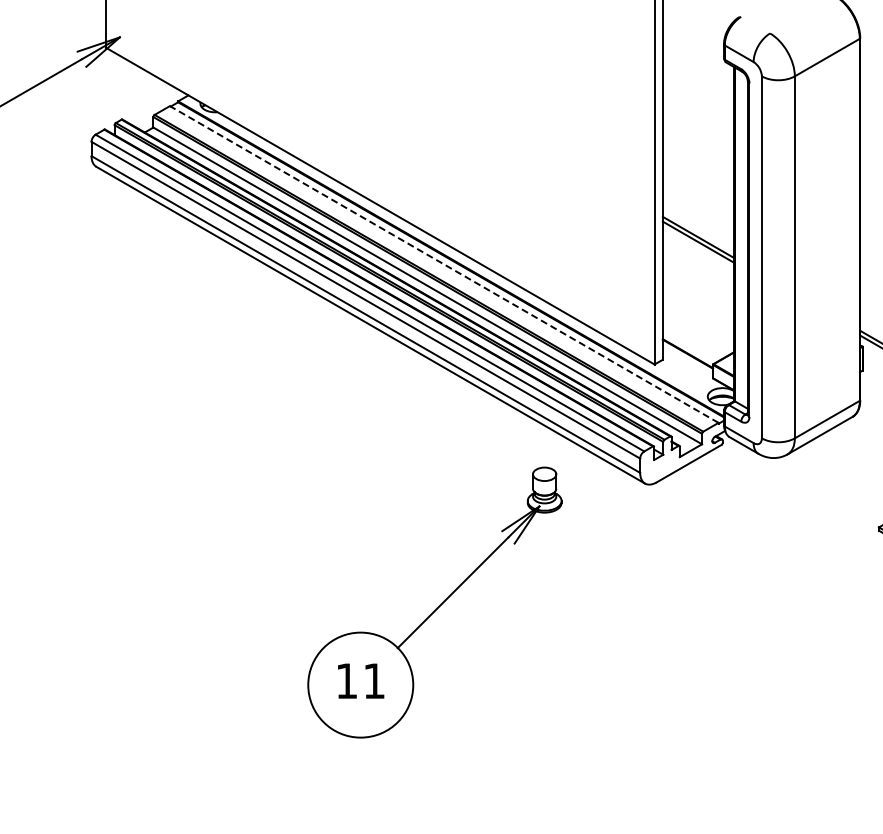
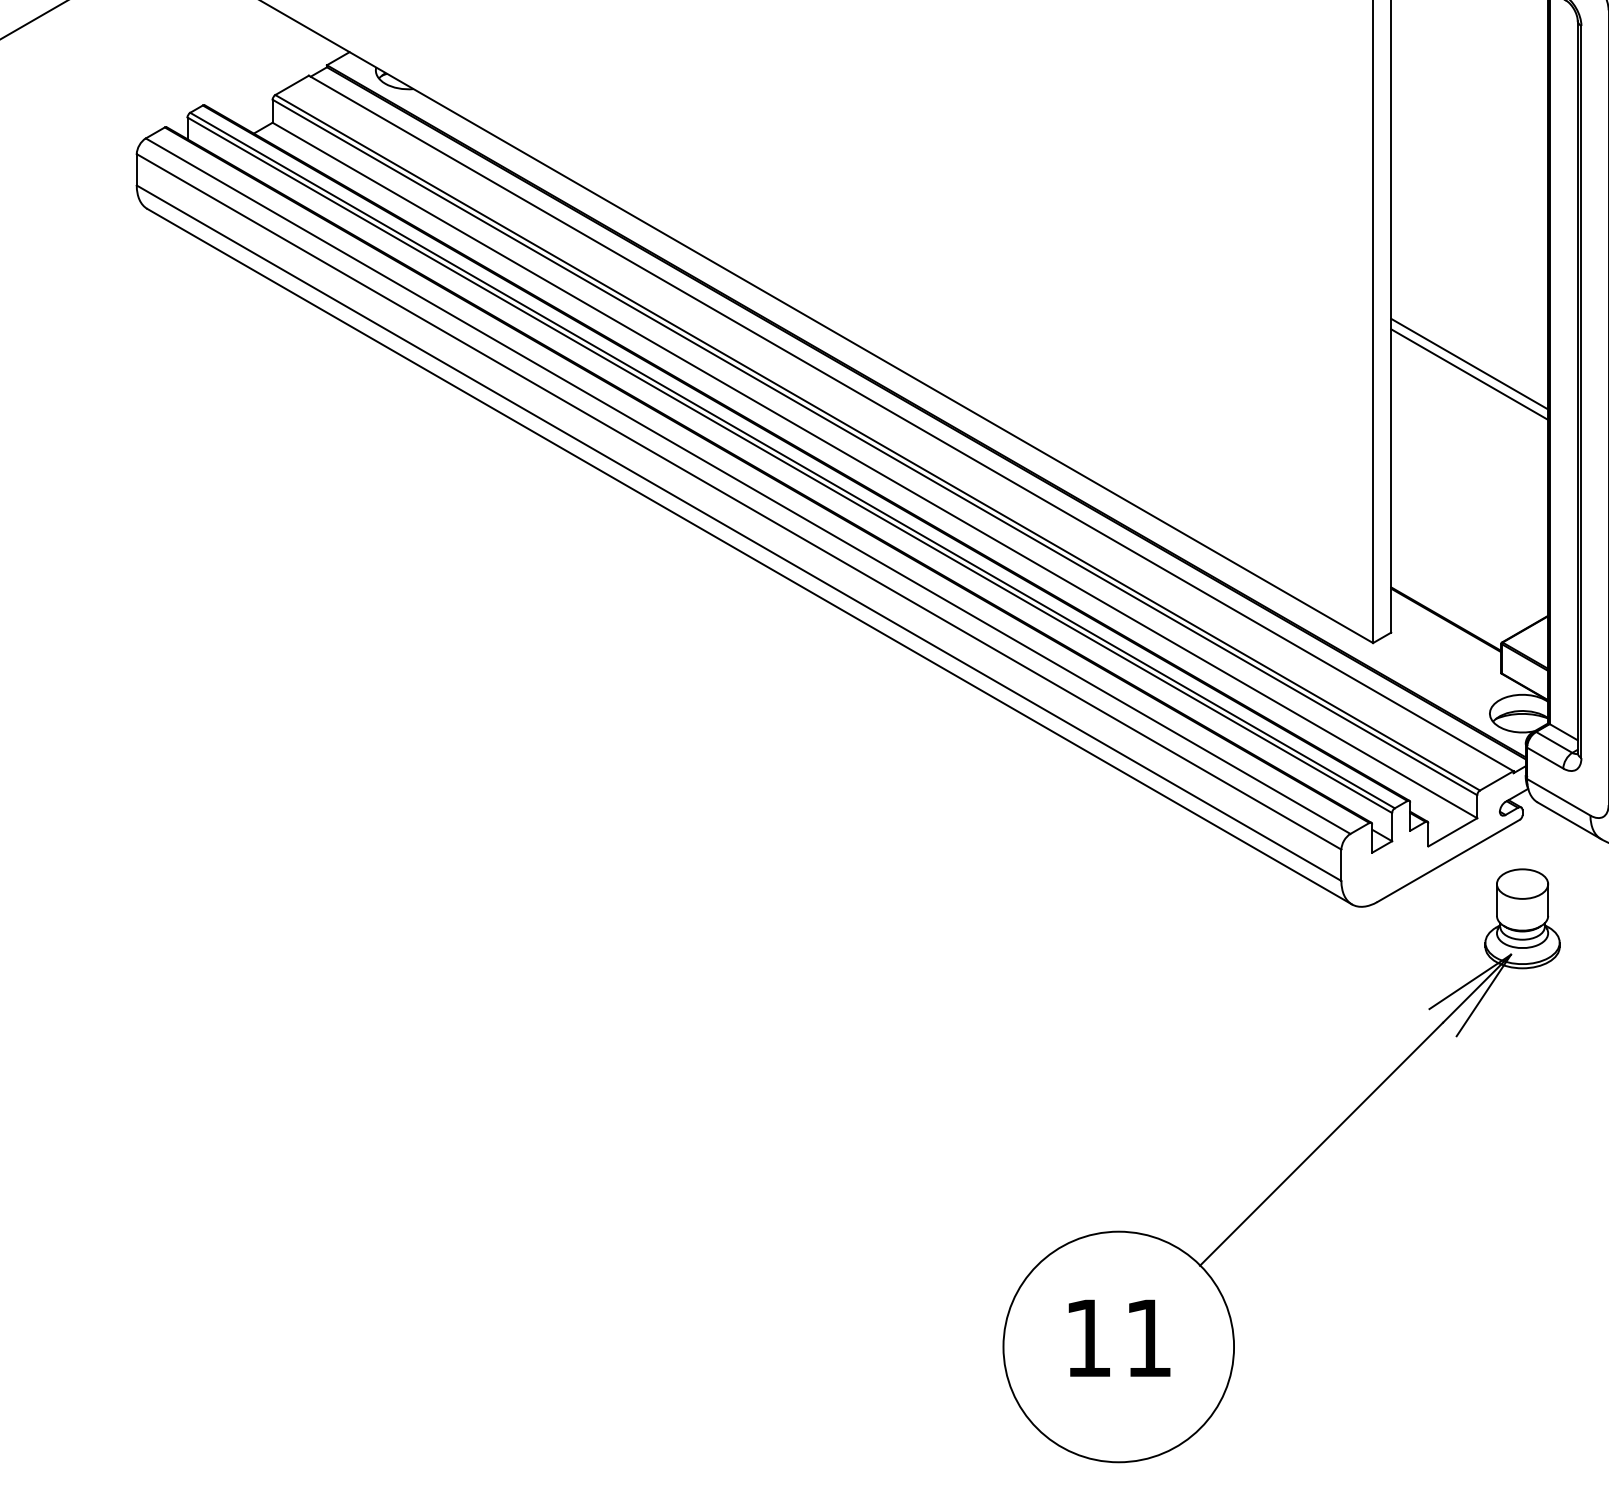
line: (444, 264) -> (911, 423), dashed -> solid
part: (434, 602) -> (1280, 1165), moved

